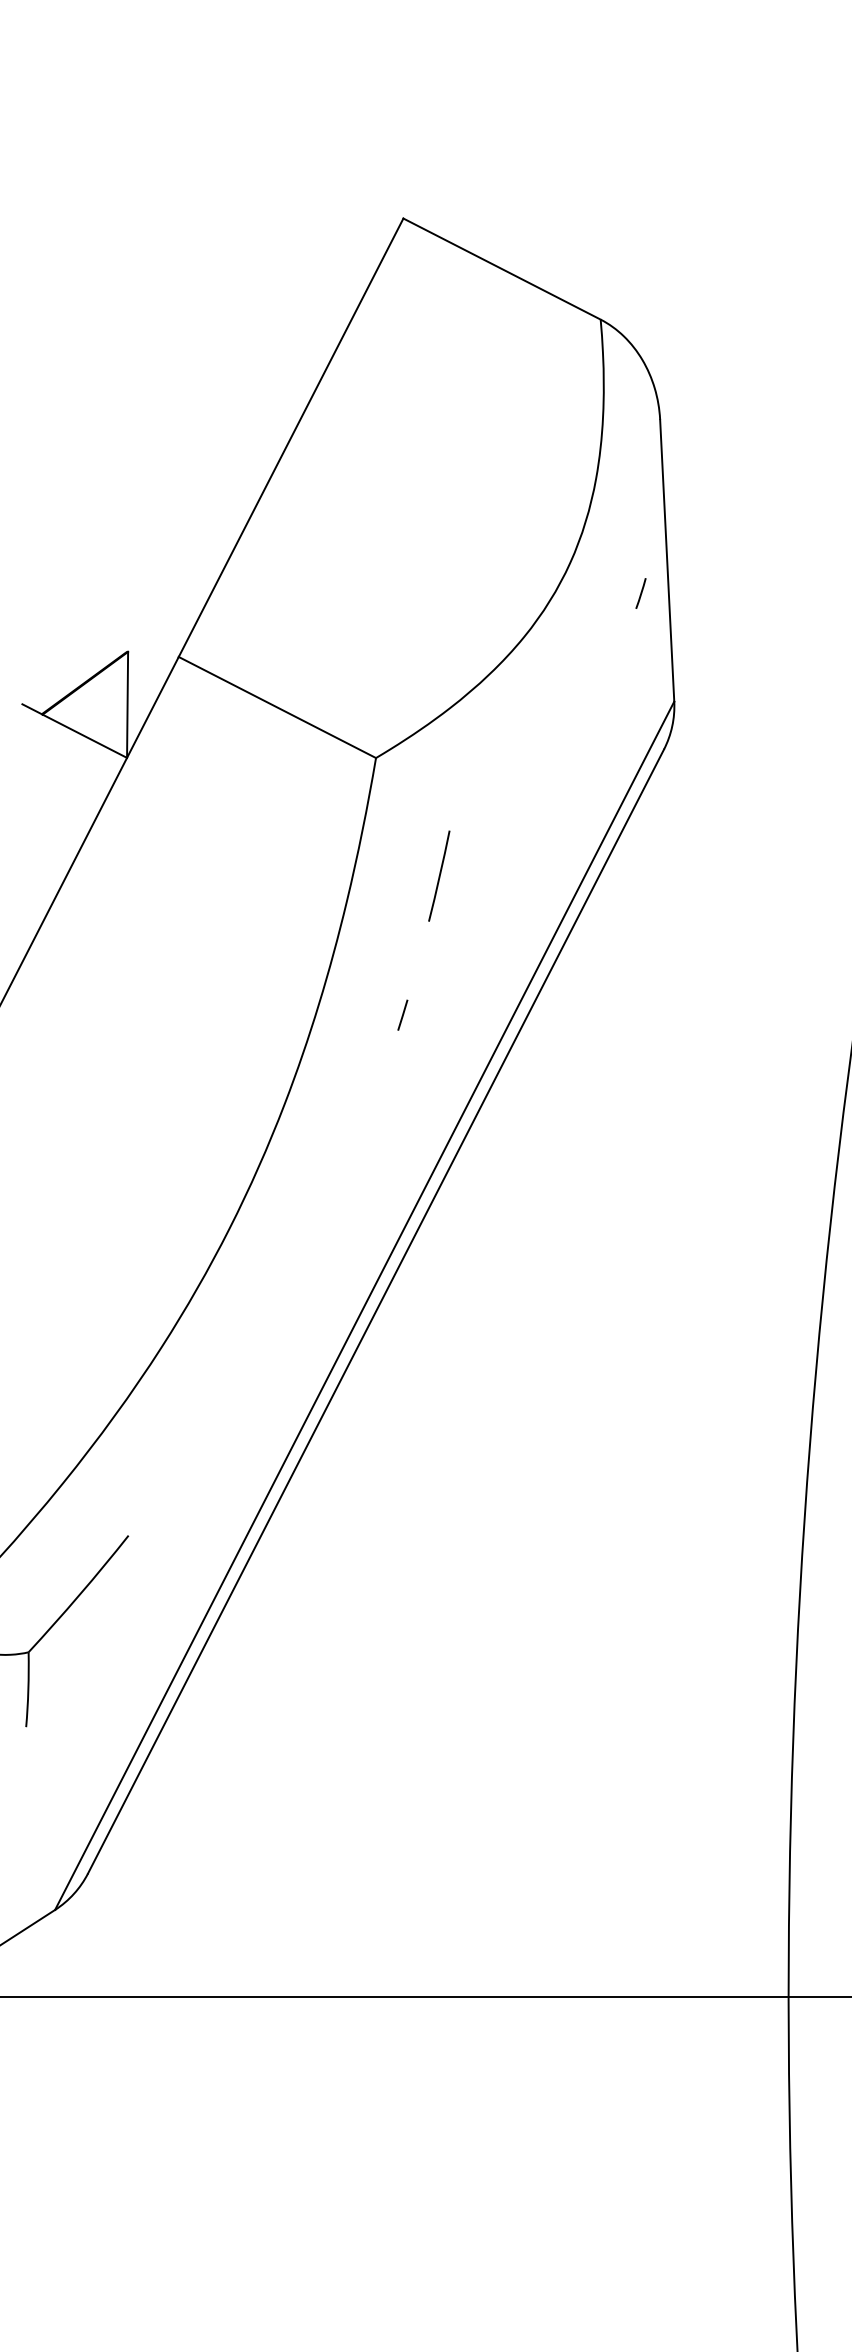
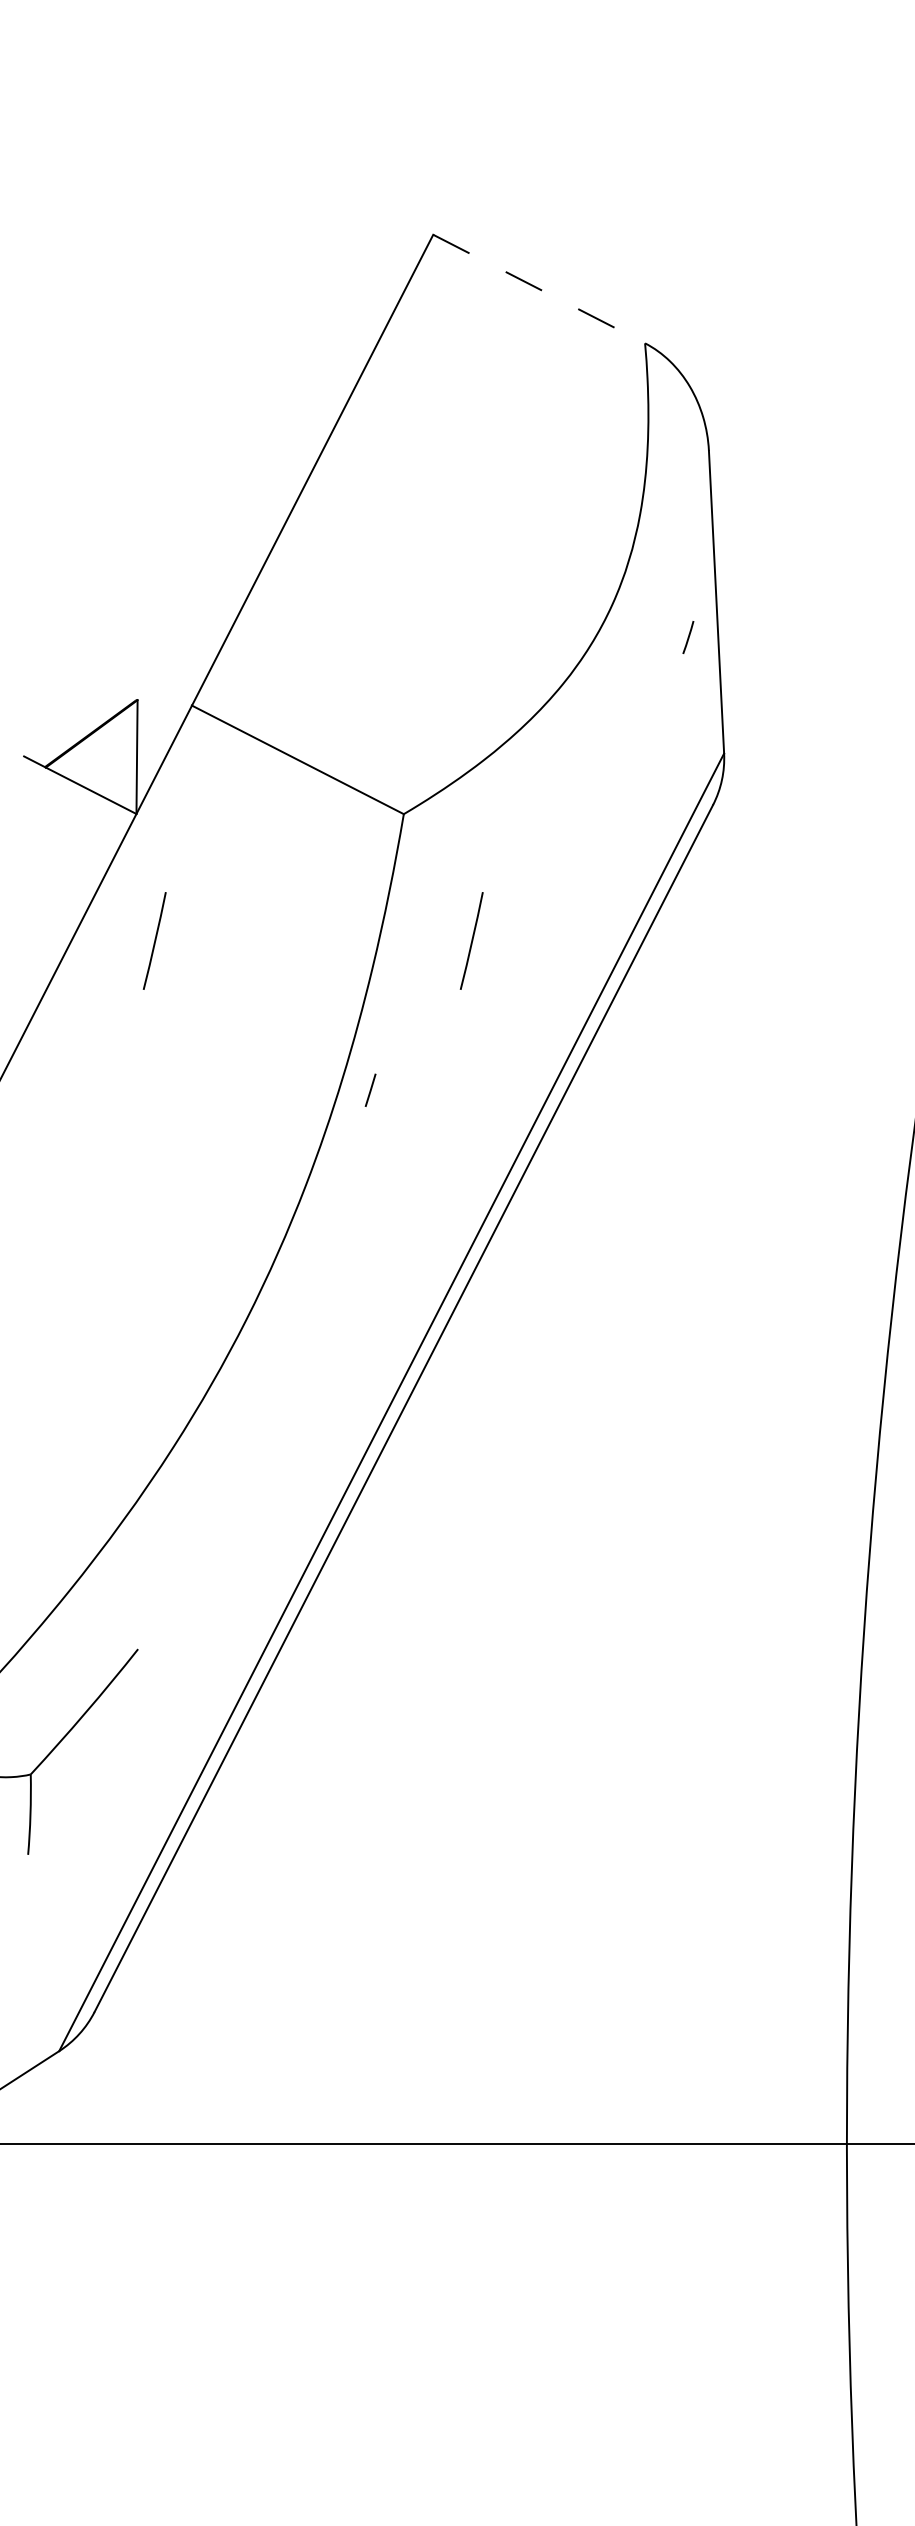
line: (502, 269) -> (539, 289), solid -> dashed
line: (143, 875) -> (154, 940), added
line: (402, 1014) -> (370, 1089), moved

